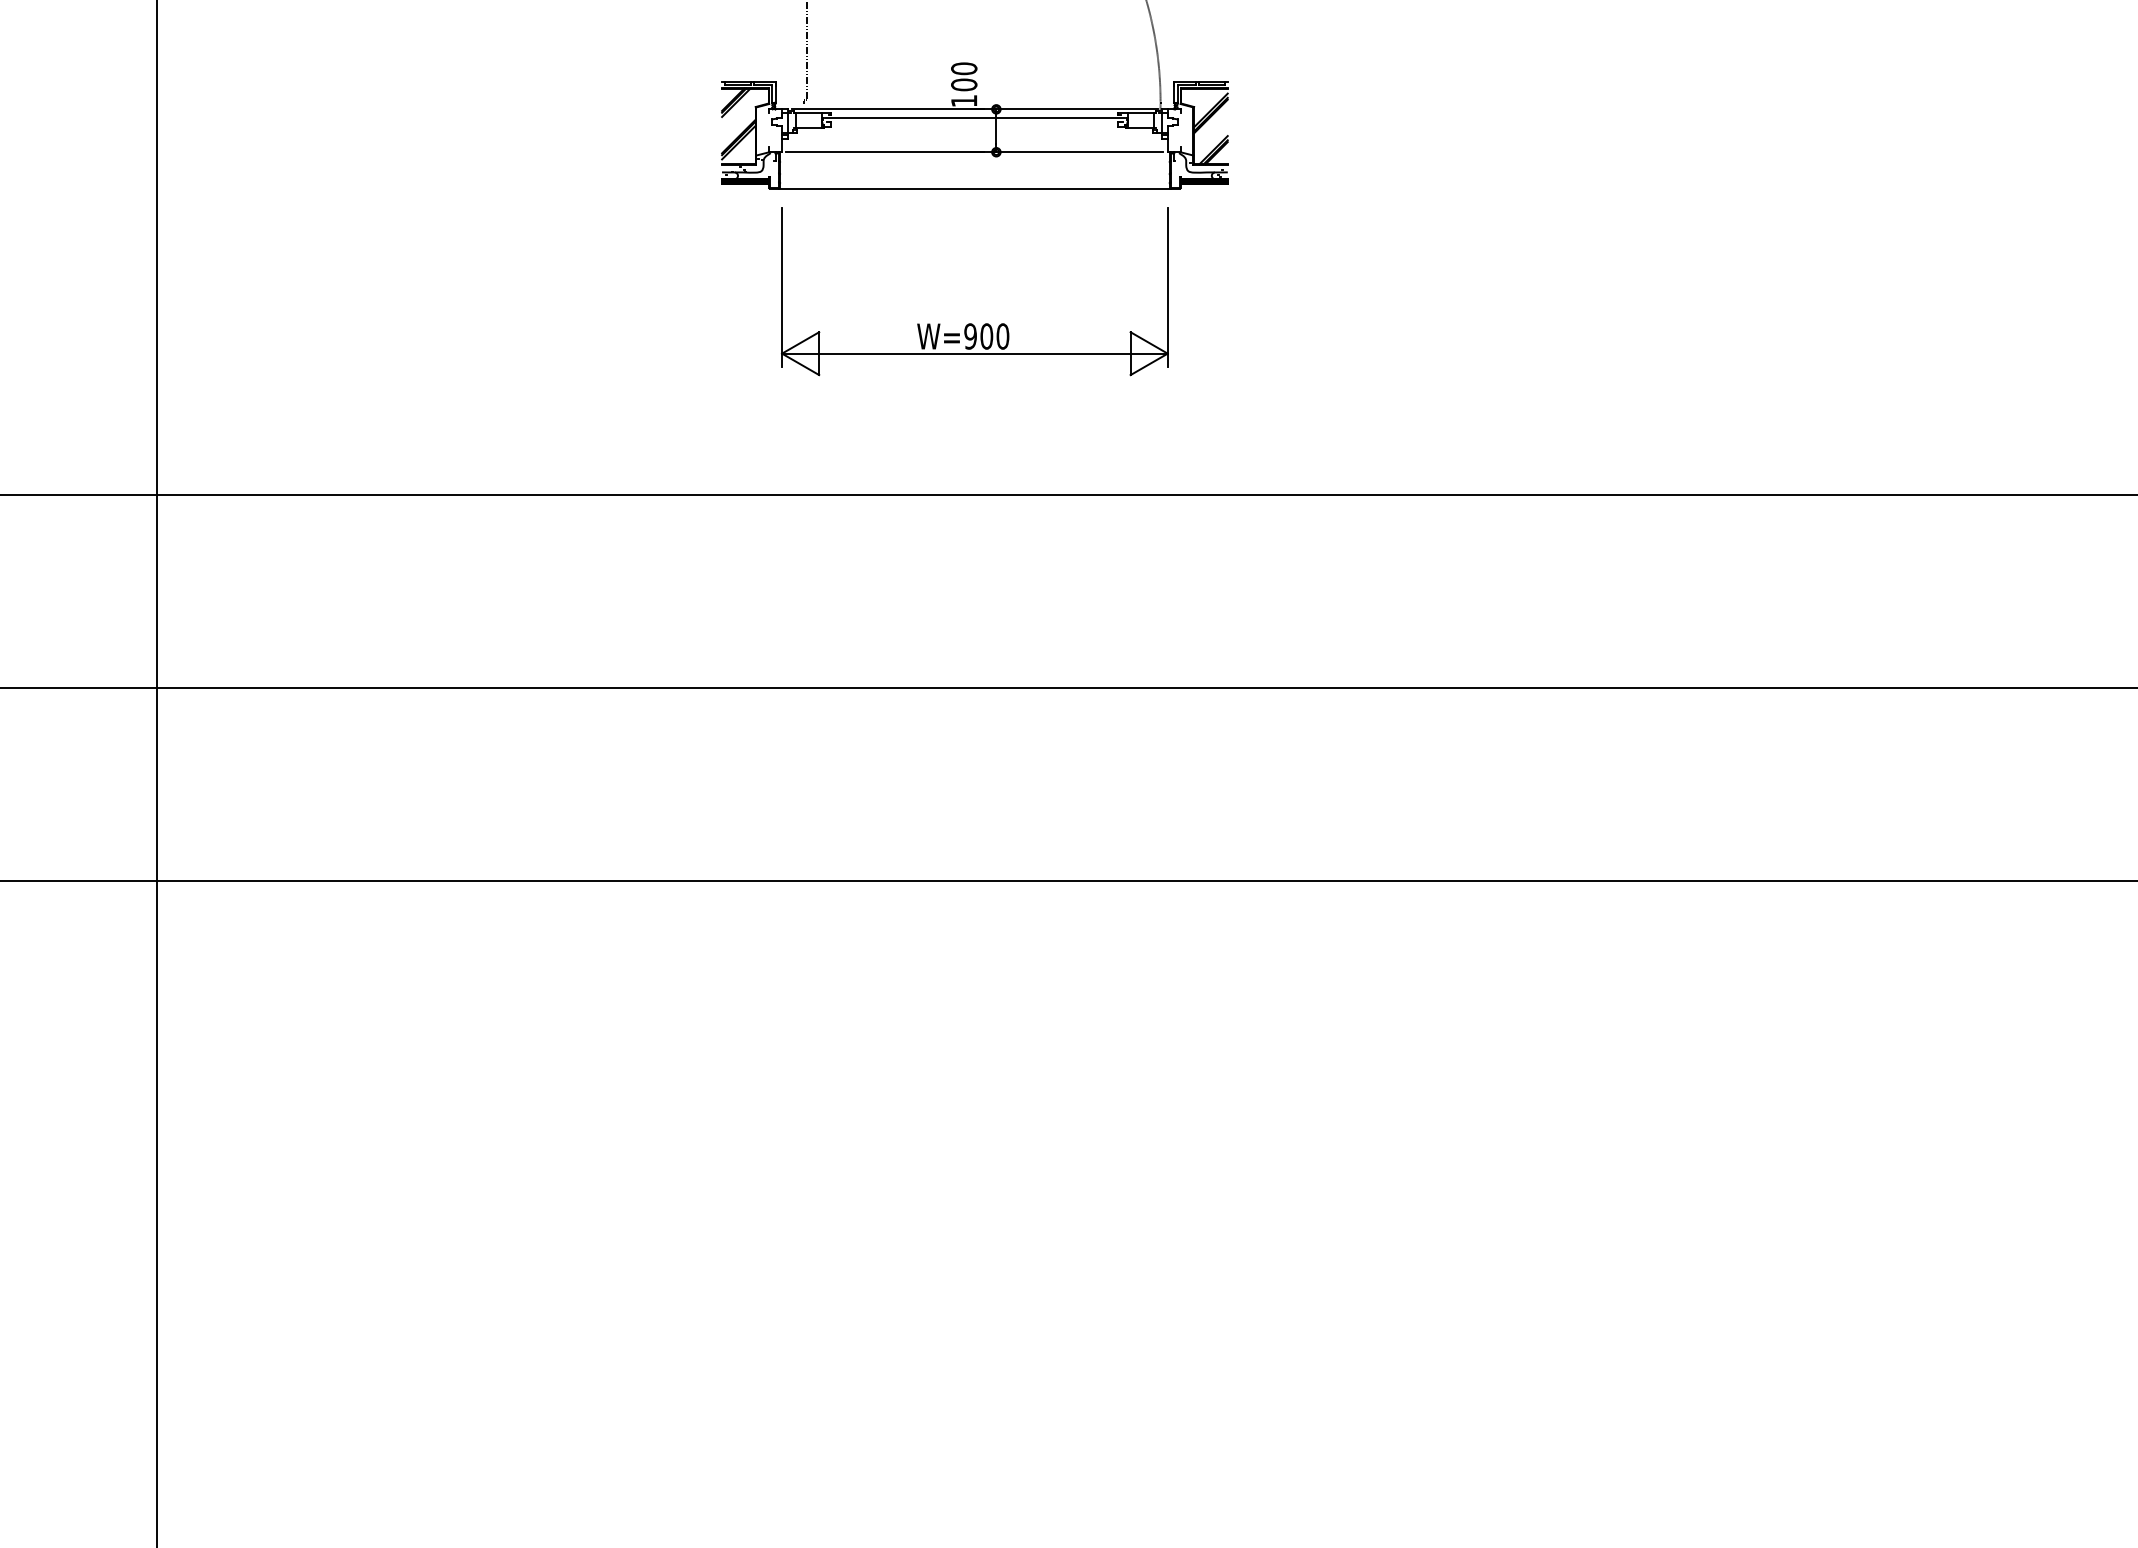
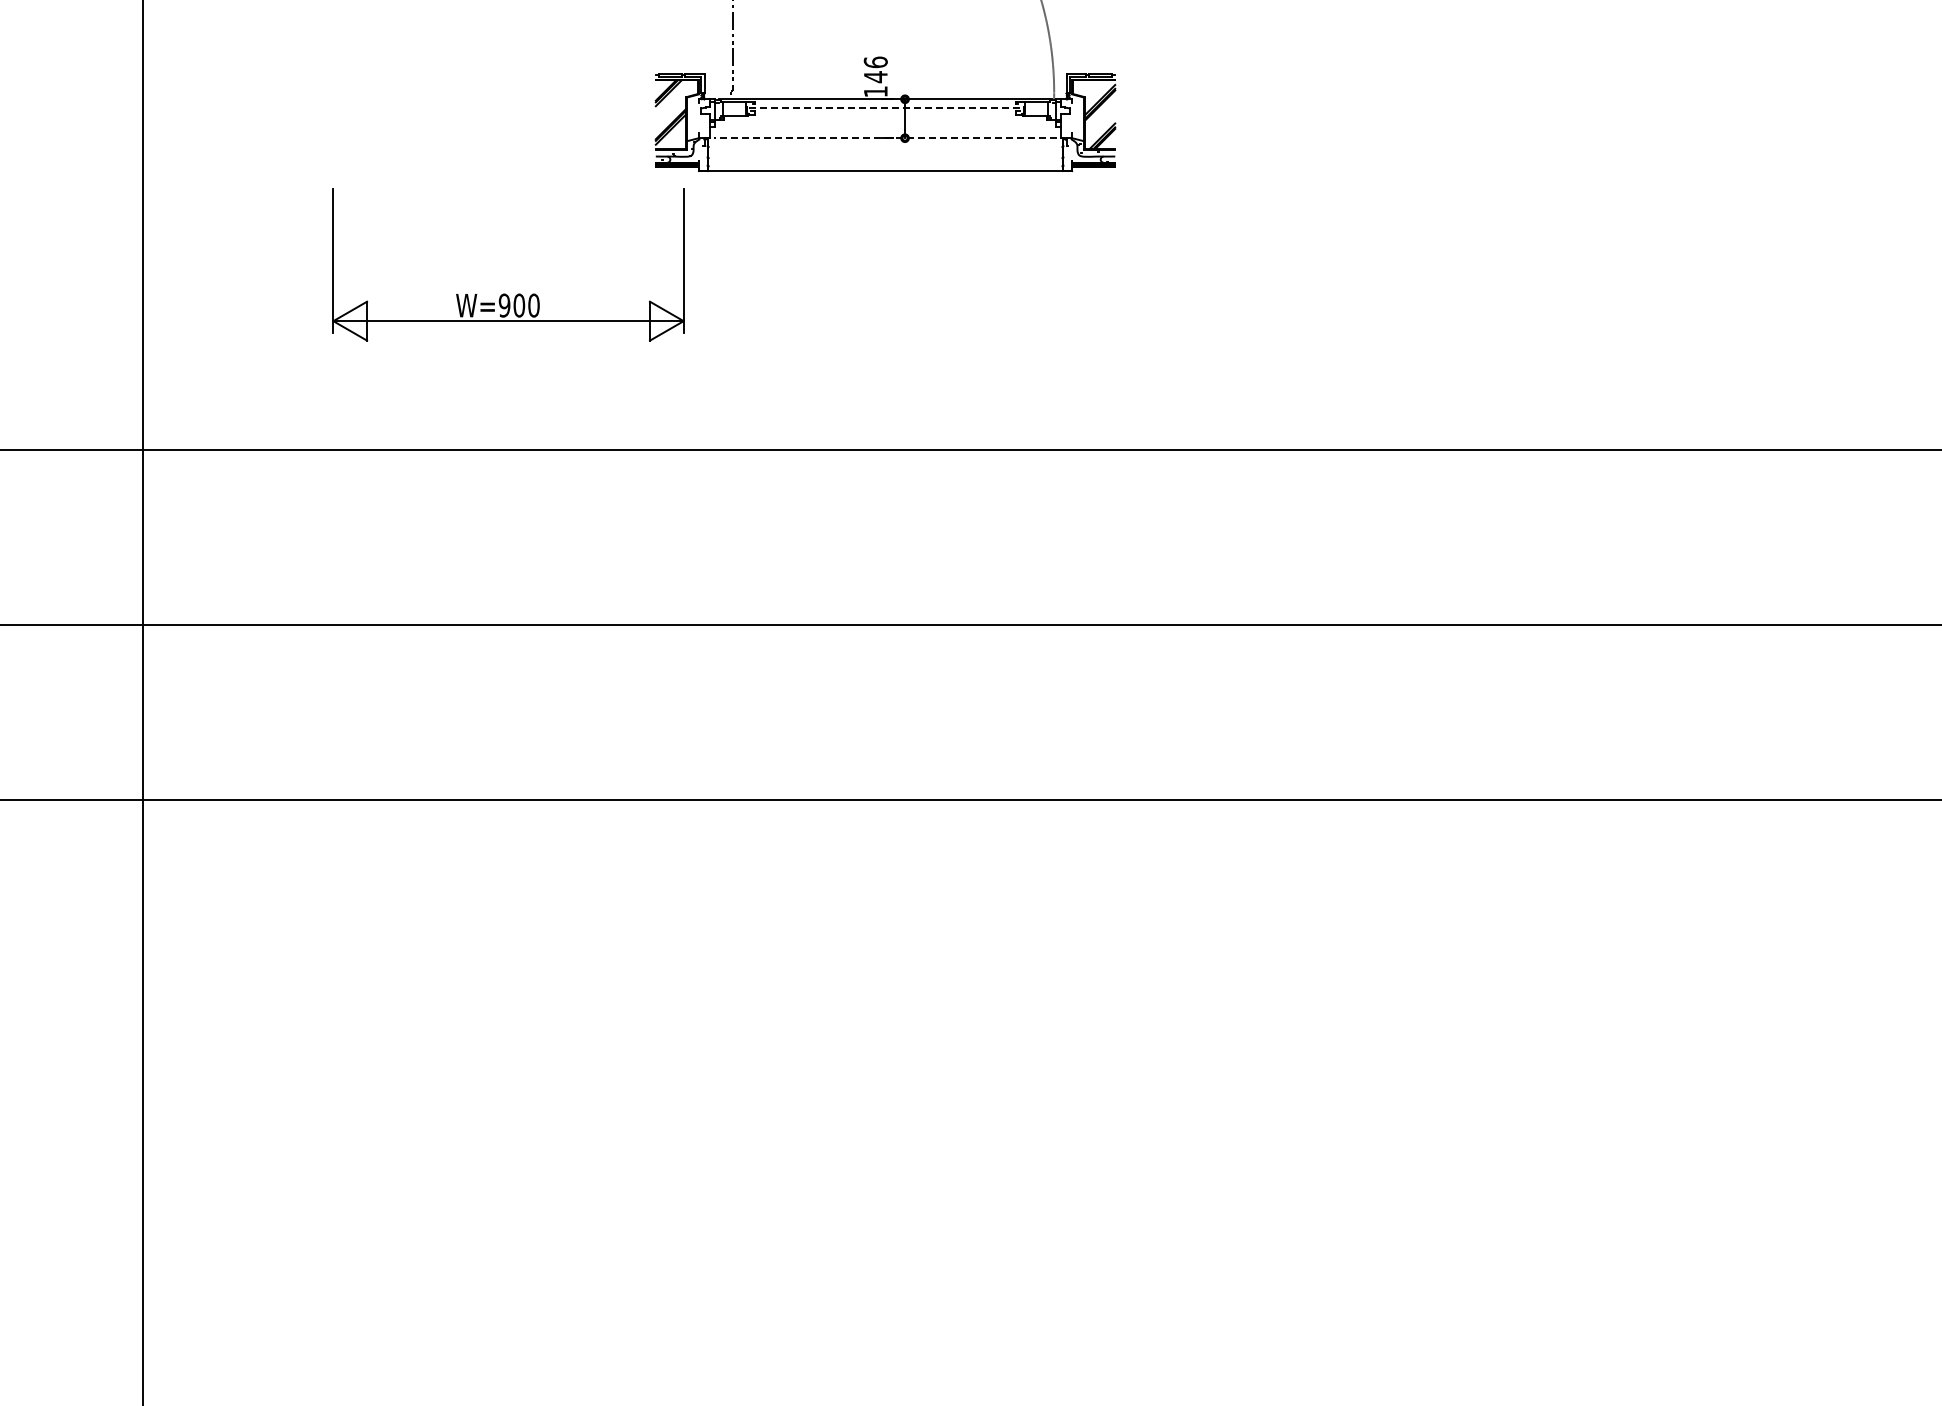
text: (963, 76) -> (875, 69), 100 -> 146
line: (975, 118) -> (886, 107), solid -> dashed
line: (974, 152) -> (885, 138), solid -> dashed
part: (971, 323) -> (505, 293), moved

